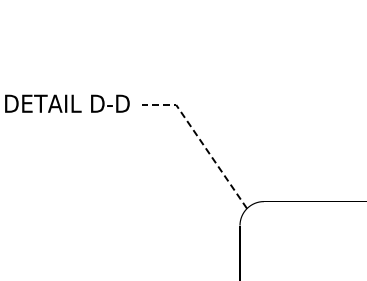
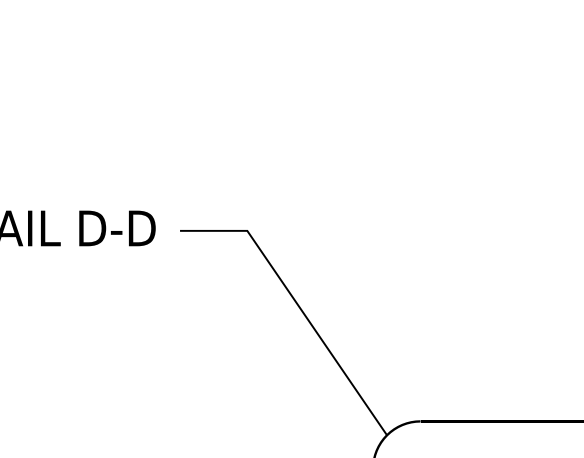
line: (201, 142) -> (297, 304), dashed -> solid

